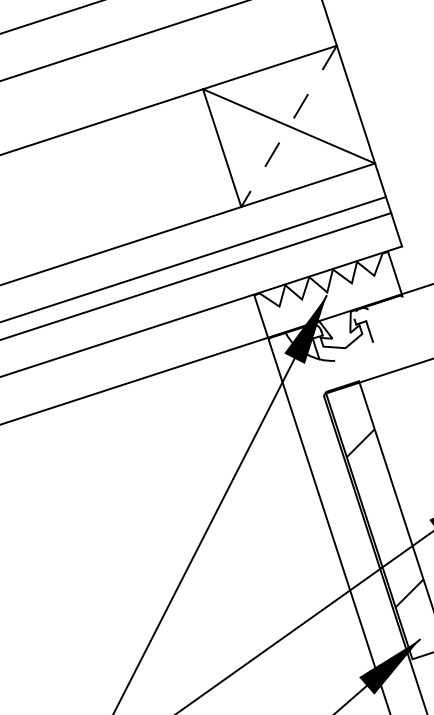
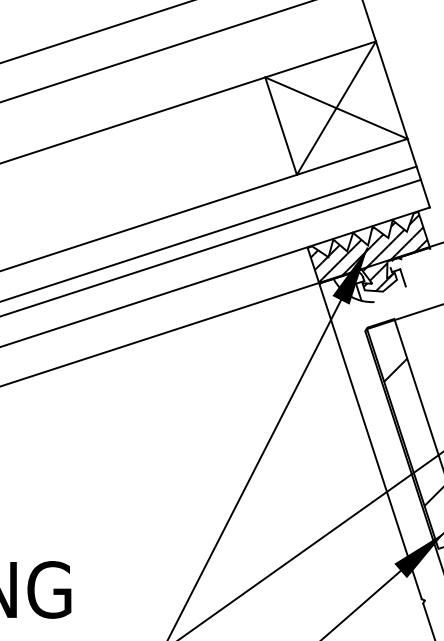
line: (289, 126) -> (336, 108), dashed -> solid
hatch: (327, 300) -> (368, 252), added

